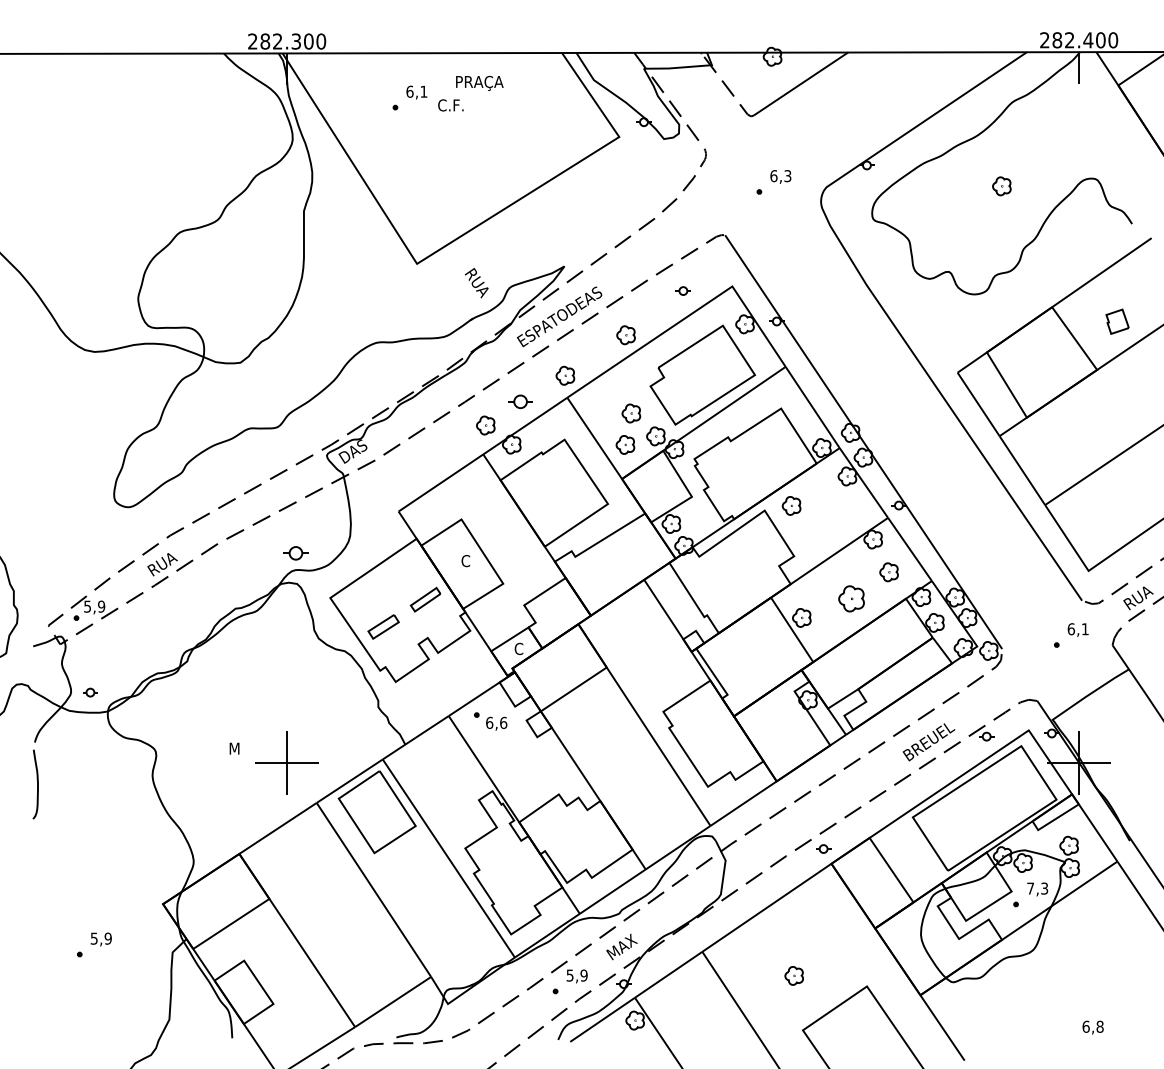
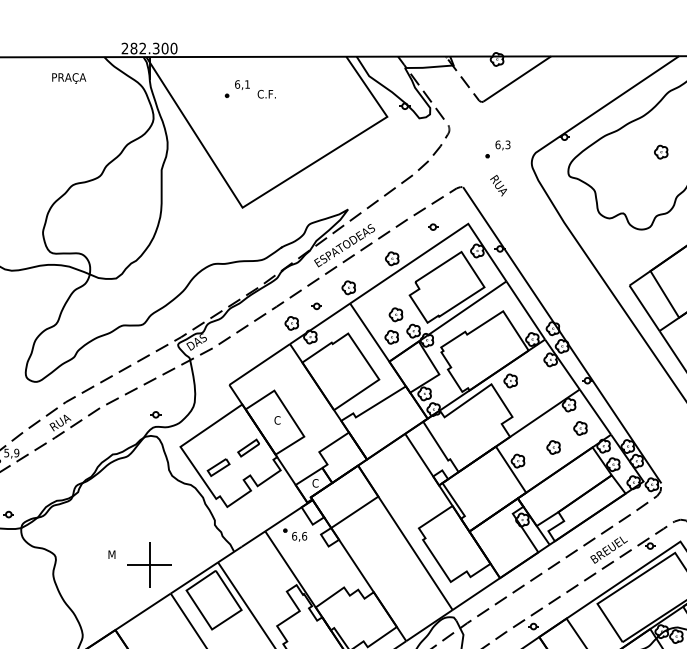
text: (479, 82) -> (68, 77), moved
text: (476, 283) -> (498, 185), moved
part: (520, 401) -> (316, 306), size x0.62
part: (295, 552) -> (155, 414), size x0.62
part: (851, 598) -> (553, 447), size x0.71

